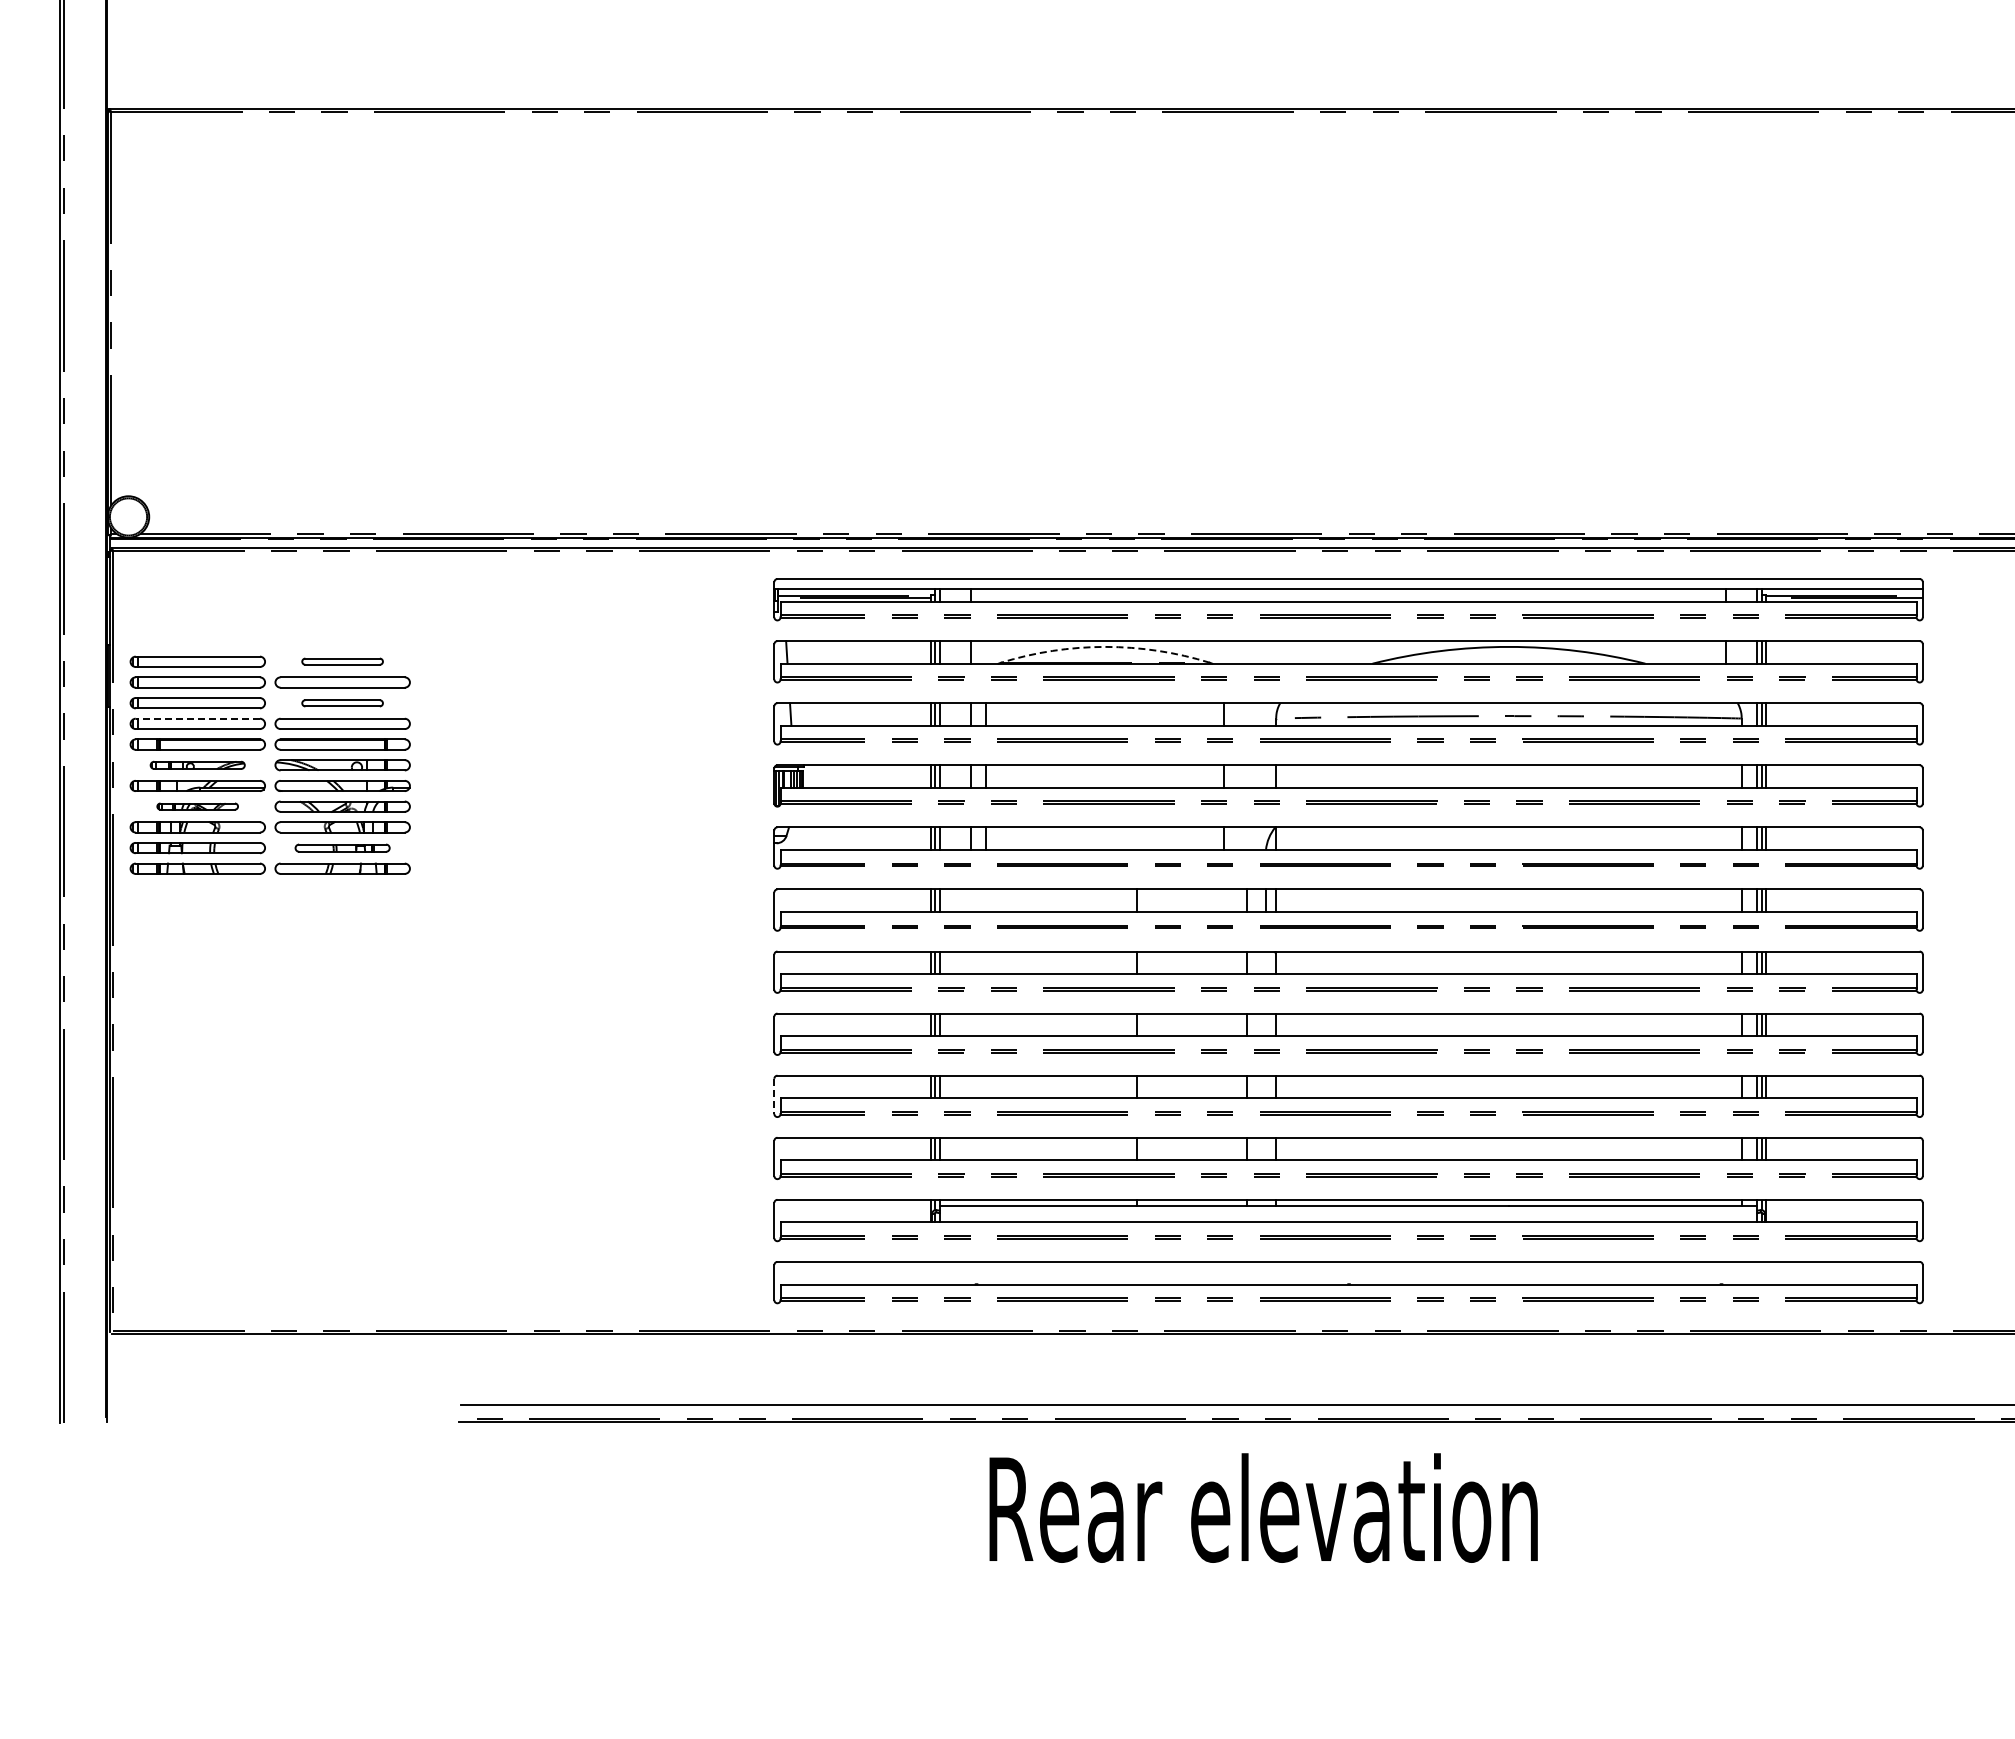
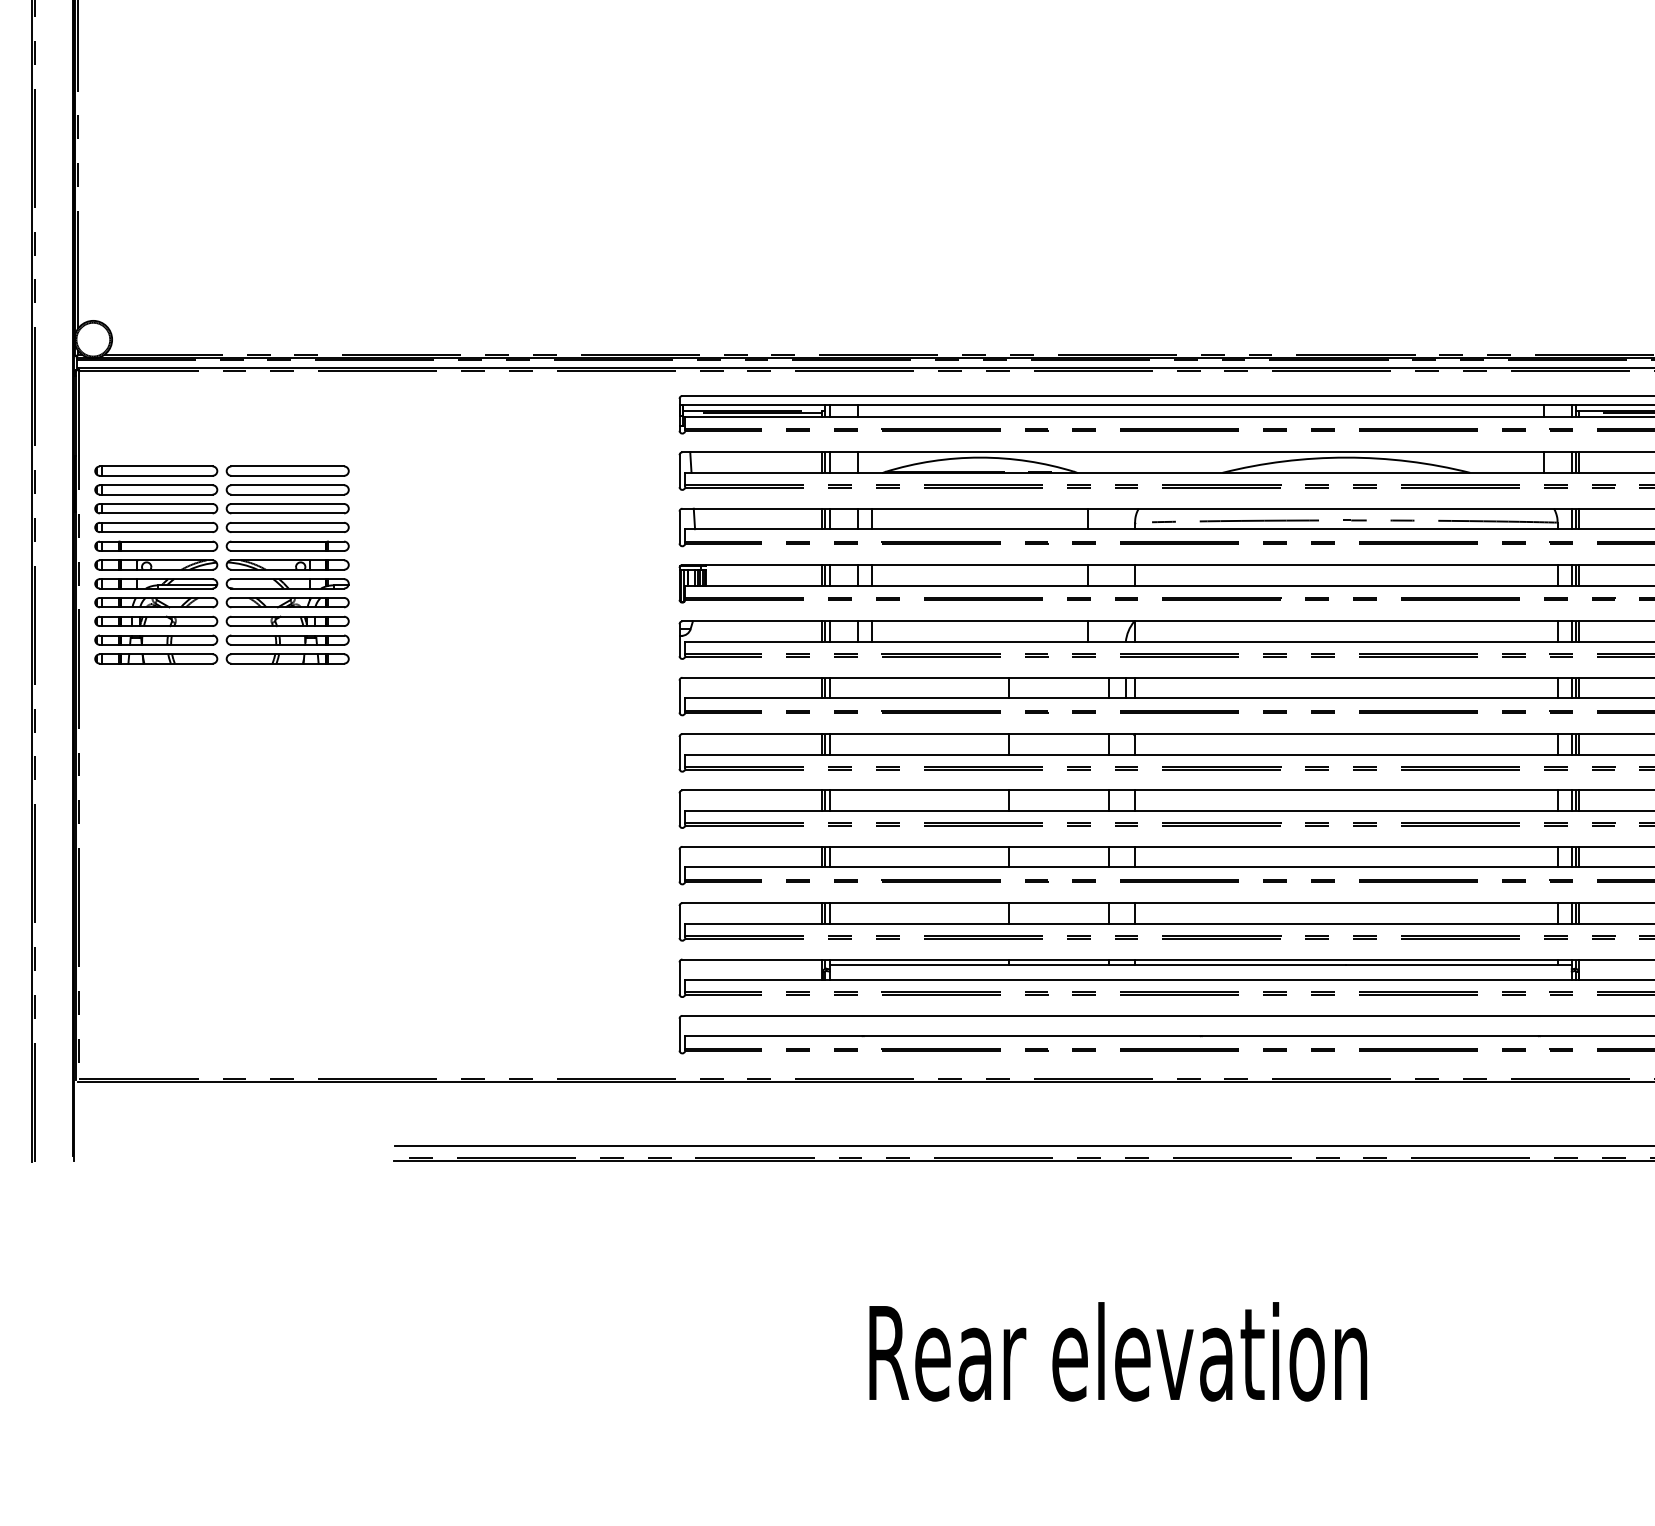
arc: (1105, 646) -> (980, 457), dashed -> solid
part: (342, 661) -> (287, 470), size x1.67
part: (342, 703) -> (287, 508), size x1.67
line: (197, 718) -> (155, 522), dashed -> solid
part: (197, 765) -> (155, 565), size x1.43
part: (197, 806) -> (155, 602), size x1.67
part: (342, 848) -> (287, 640), size x1.43
line: (774, 1096) -> (679, 865), dashed -> solid
text: (1263, 1507) -> (1118, 1351), moved

